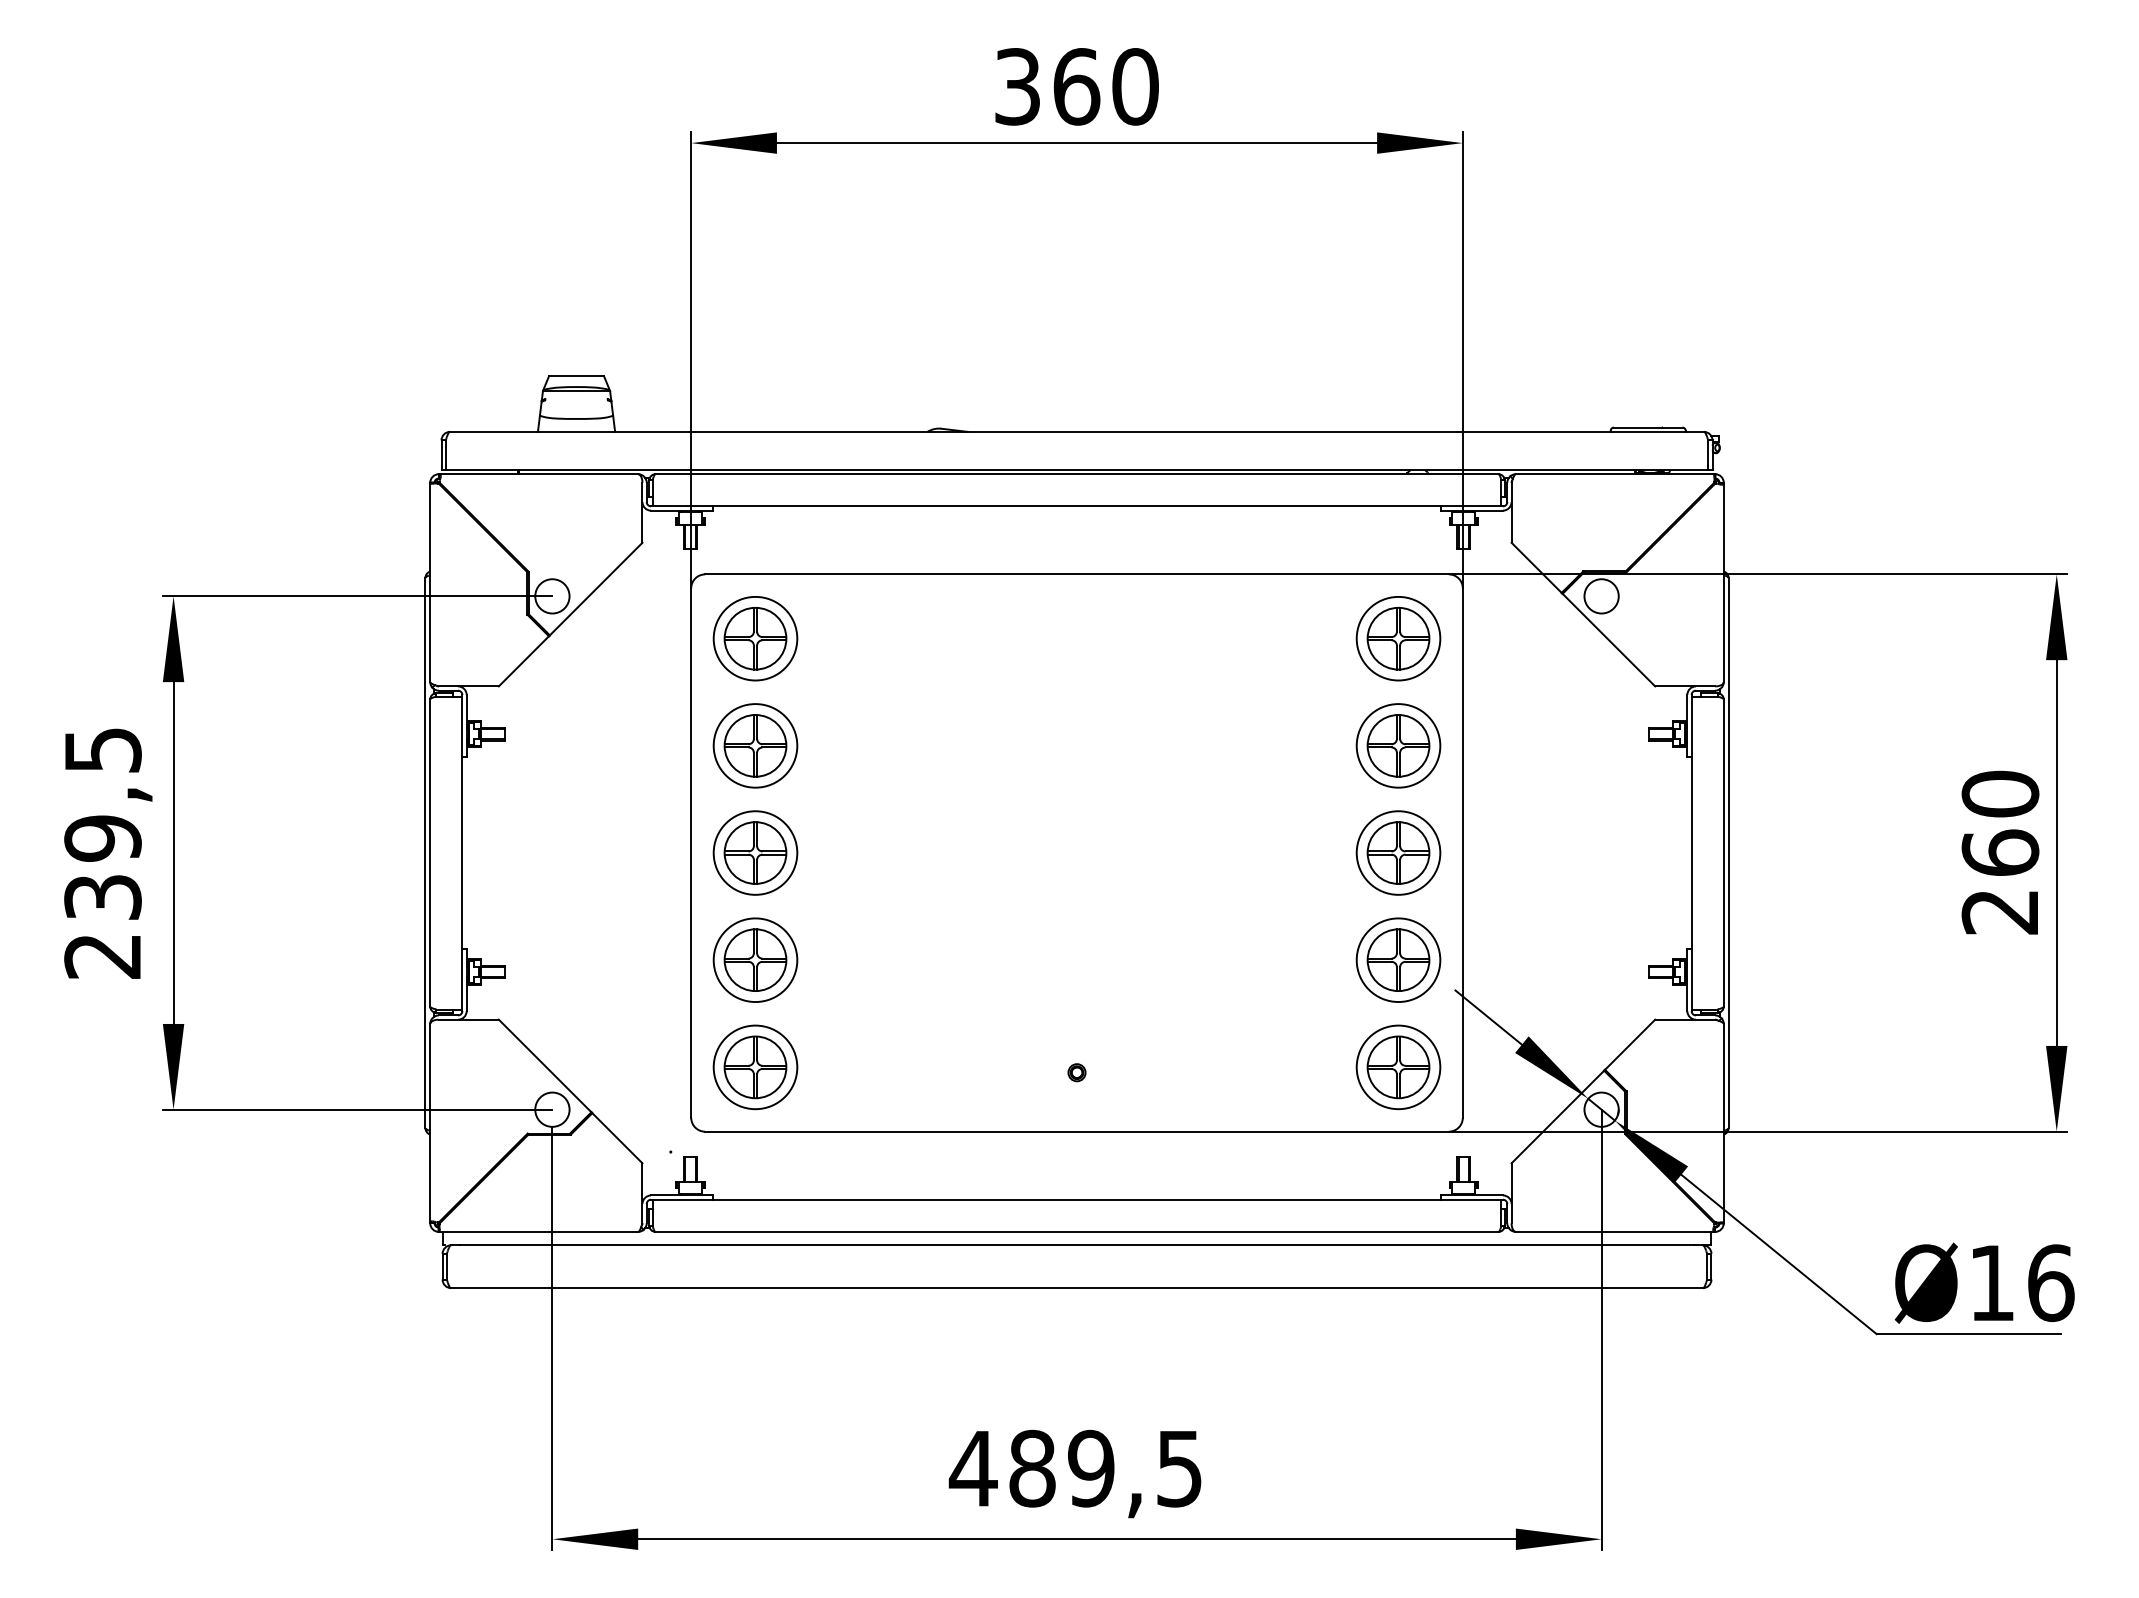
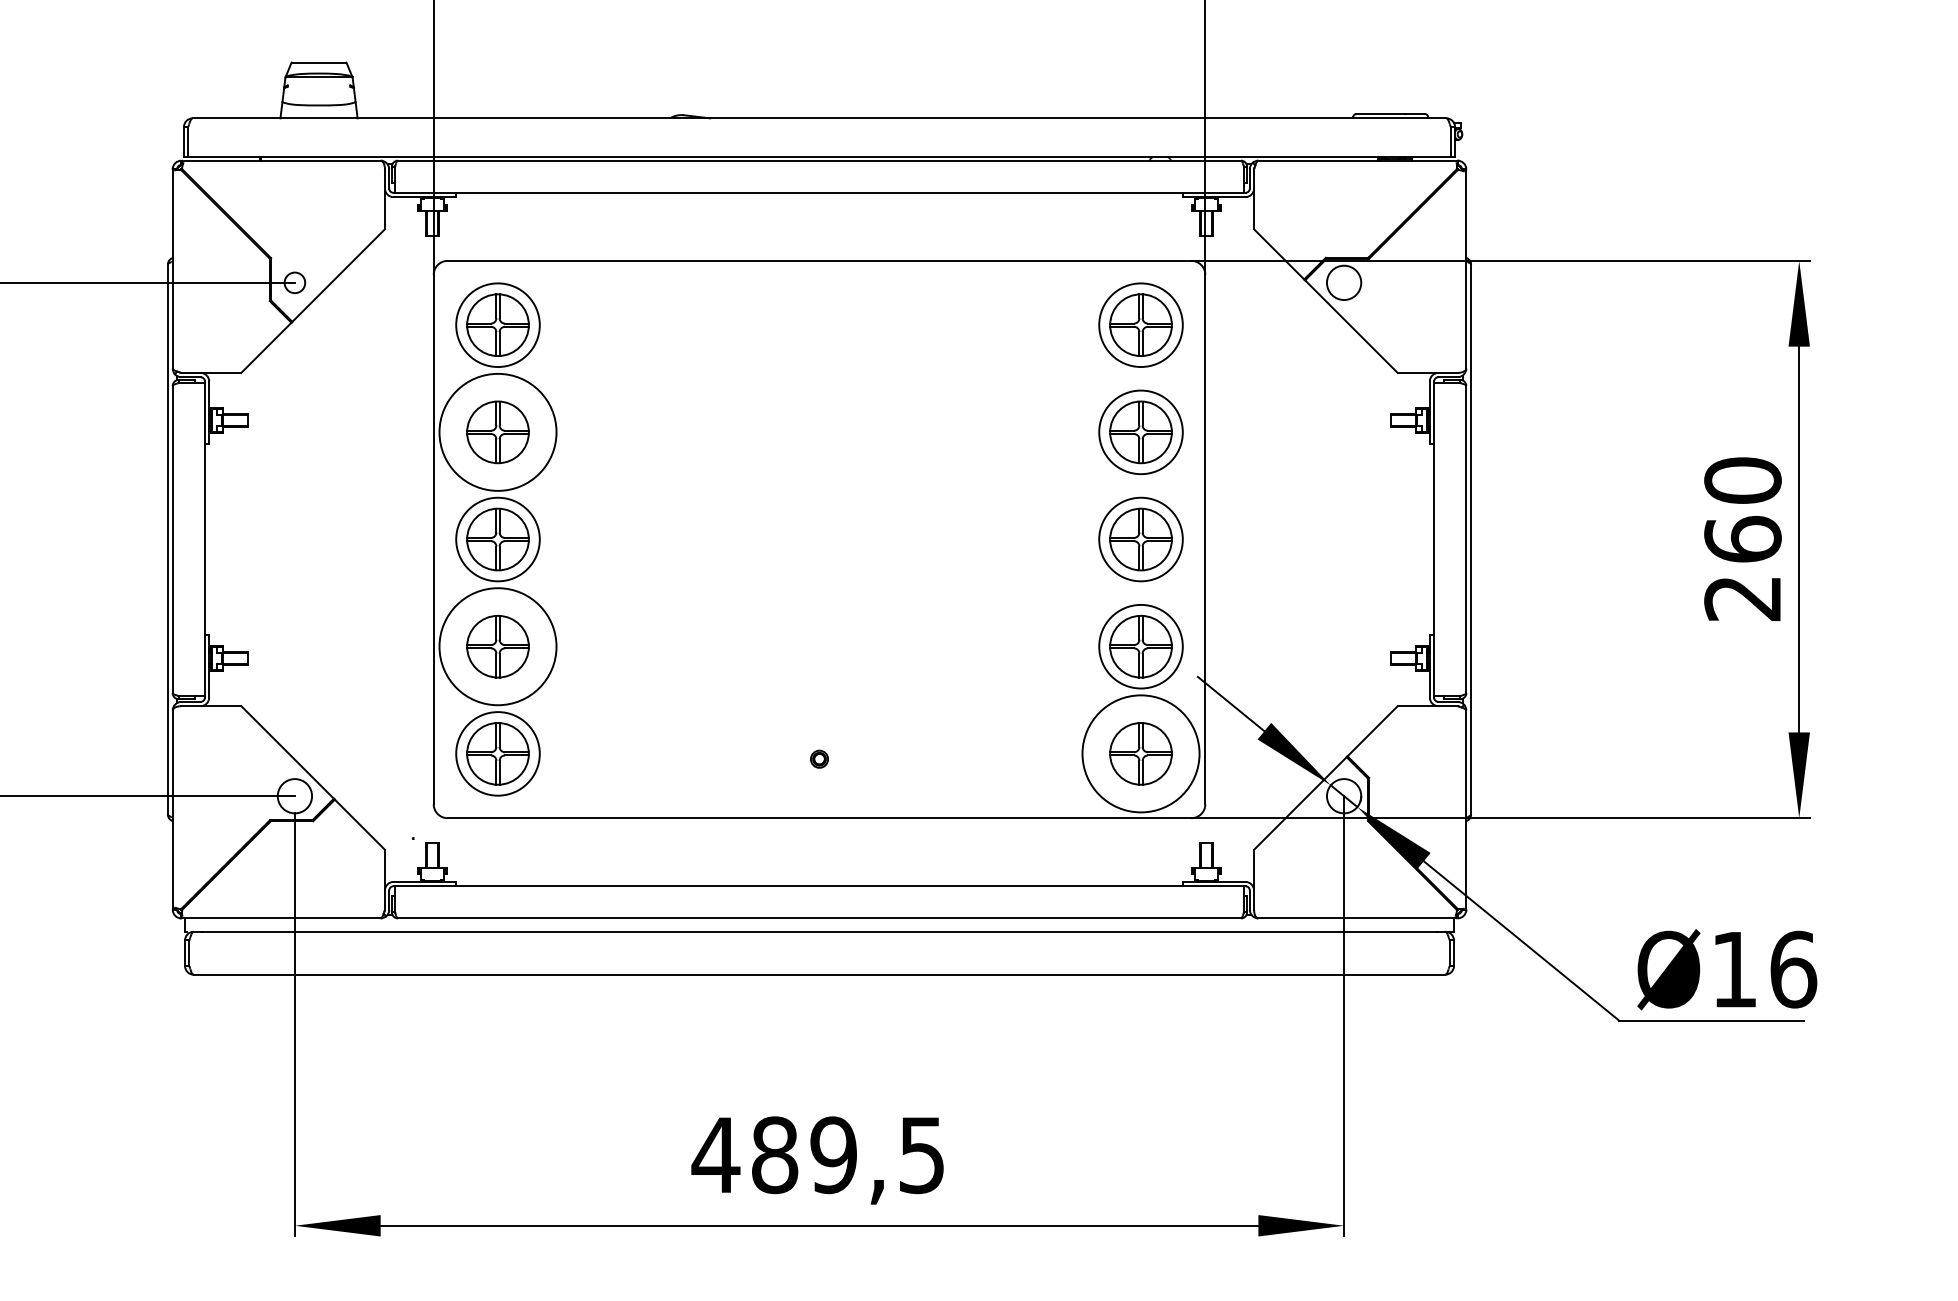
circle: (552, 596) -> (295, 283), size x0.6
circle: (755, 745) -> (498, 432), size x1.4
circle: (755, 960) -> (498, 647), size x1.4
circle: (1398, 1067) -> (1141, 754), size x1.4

